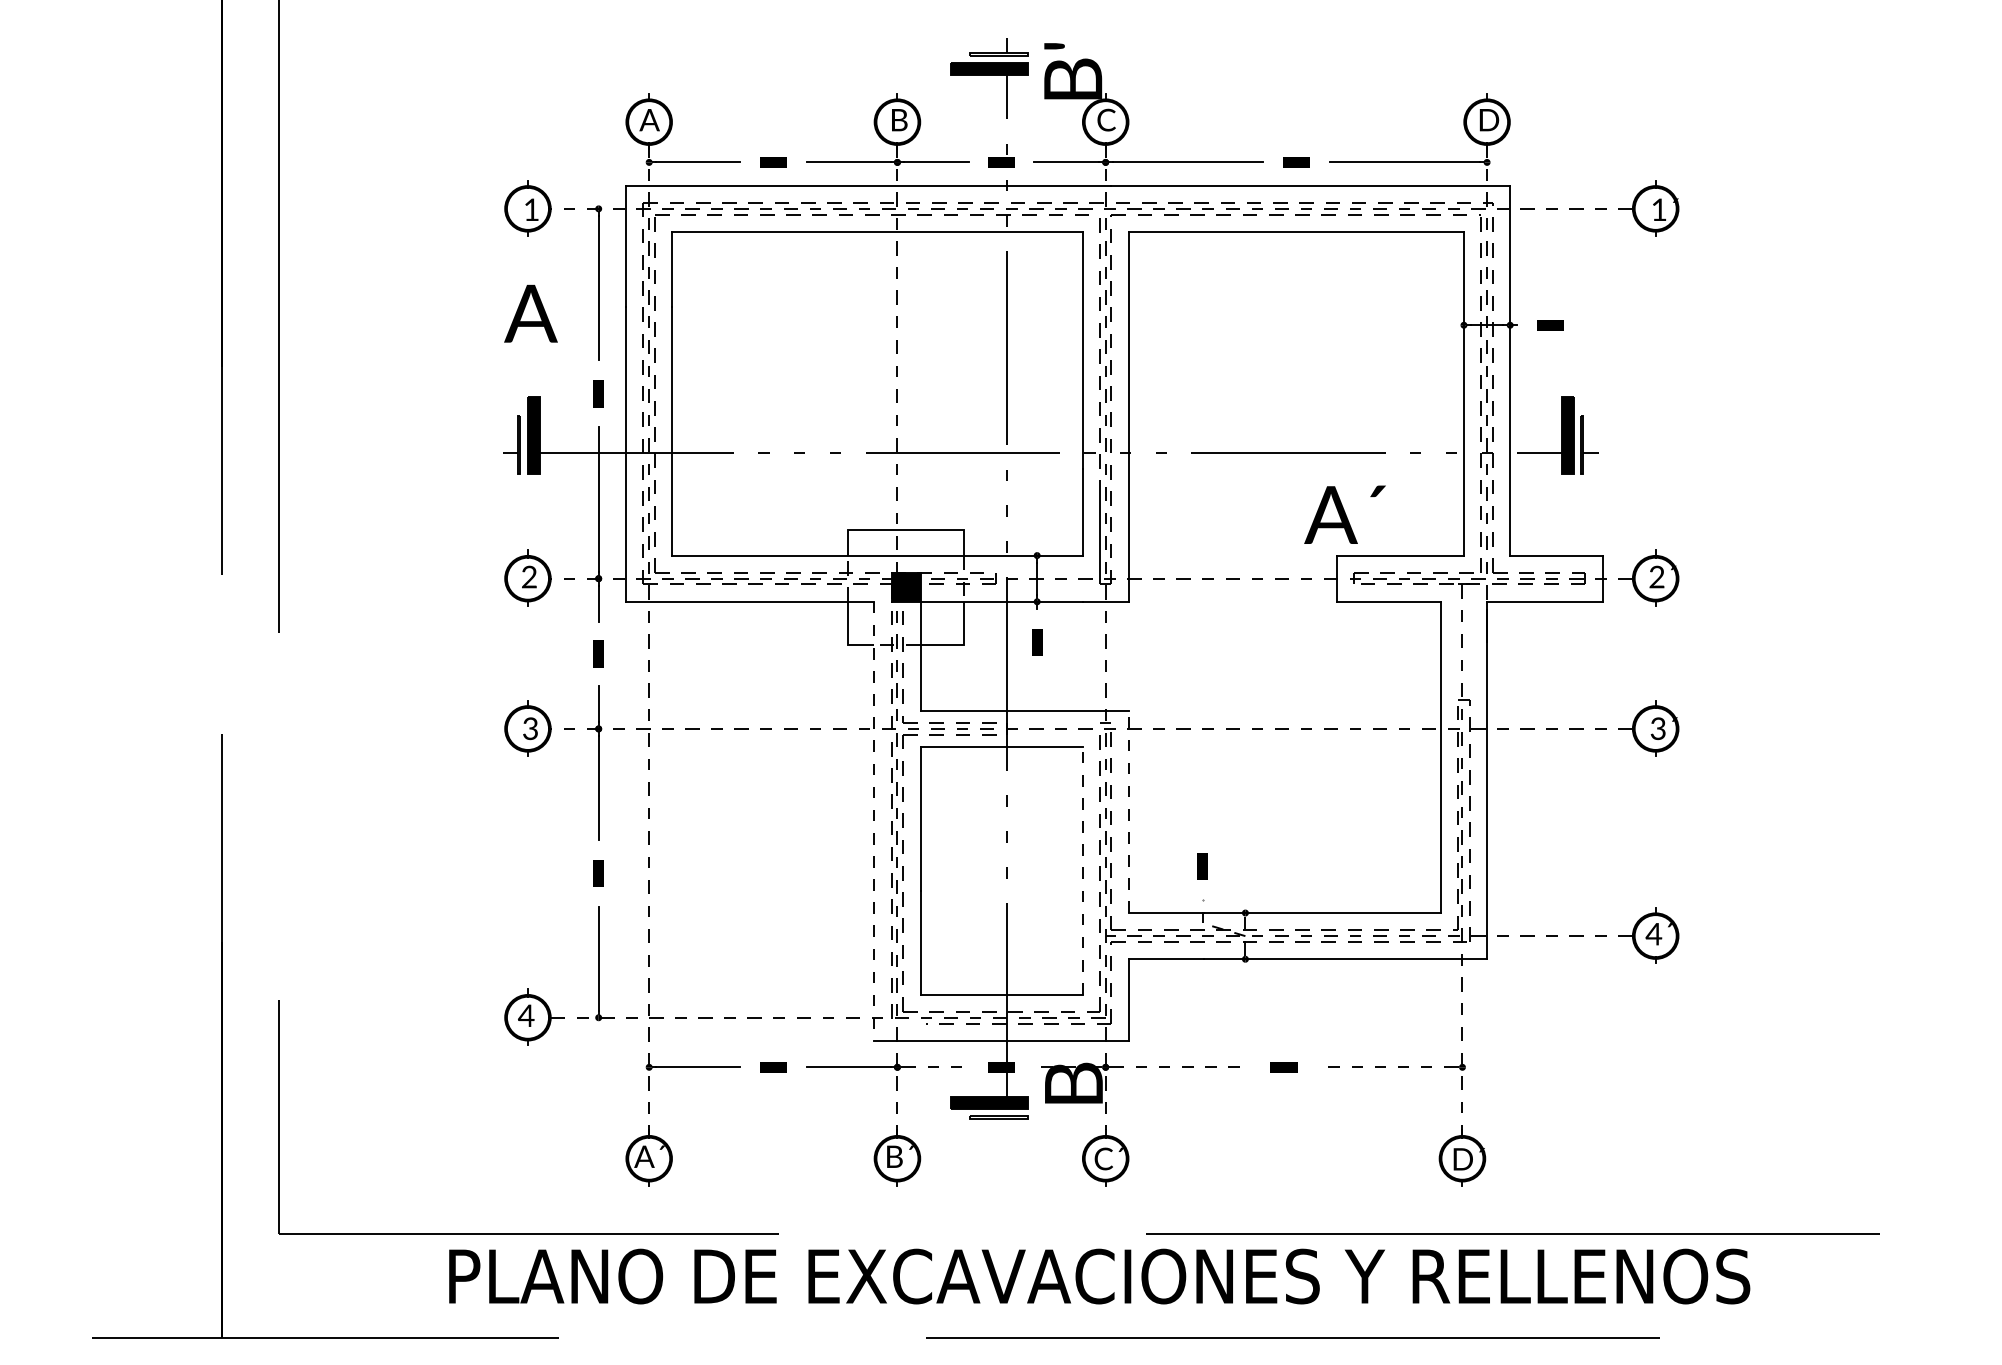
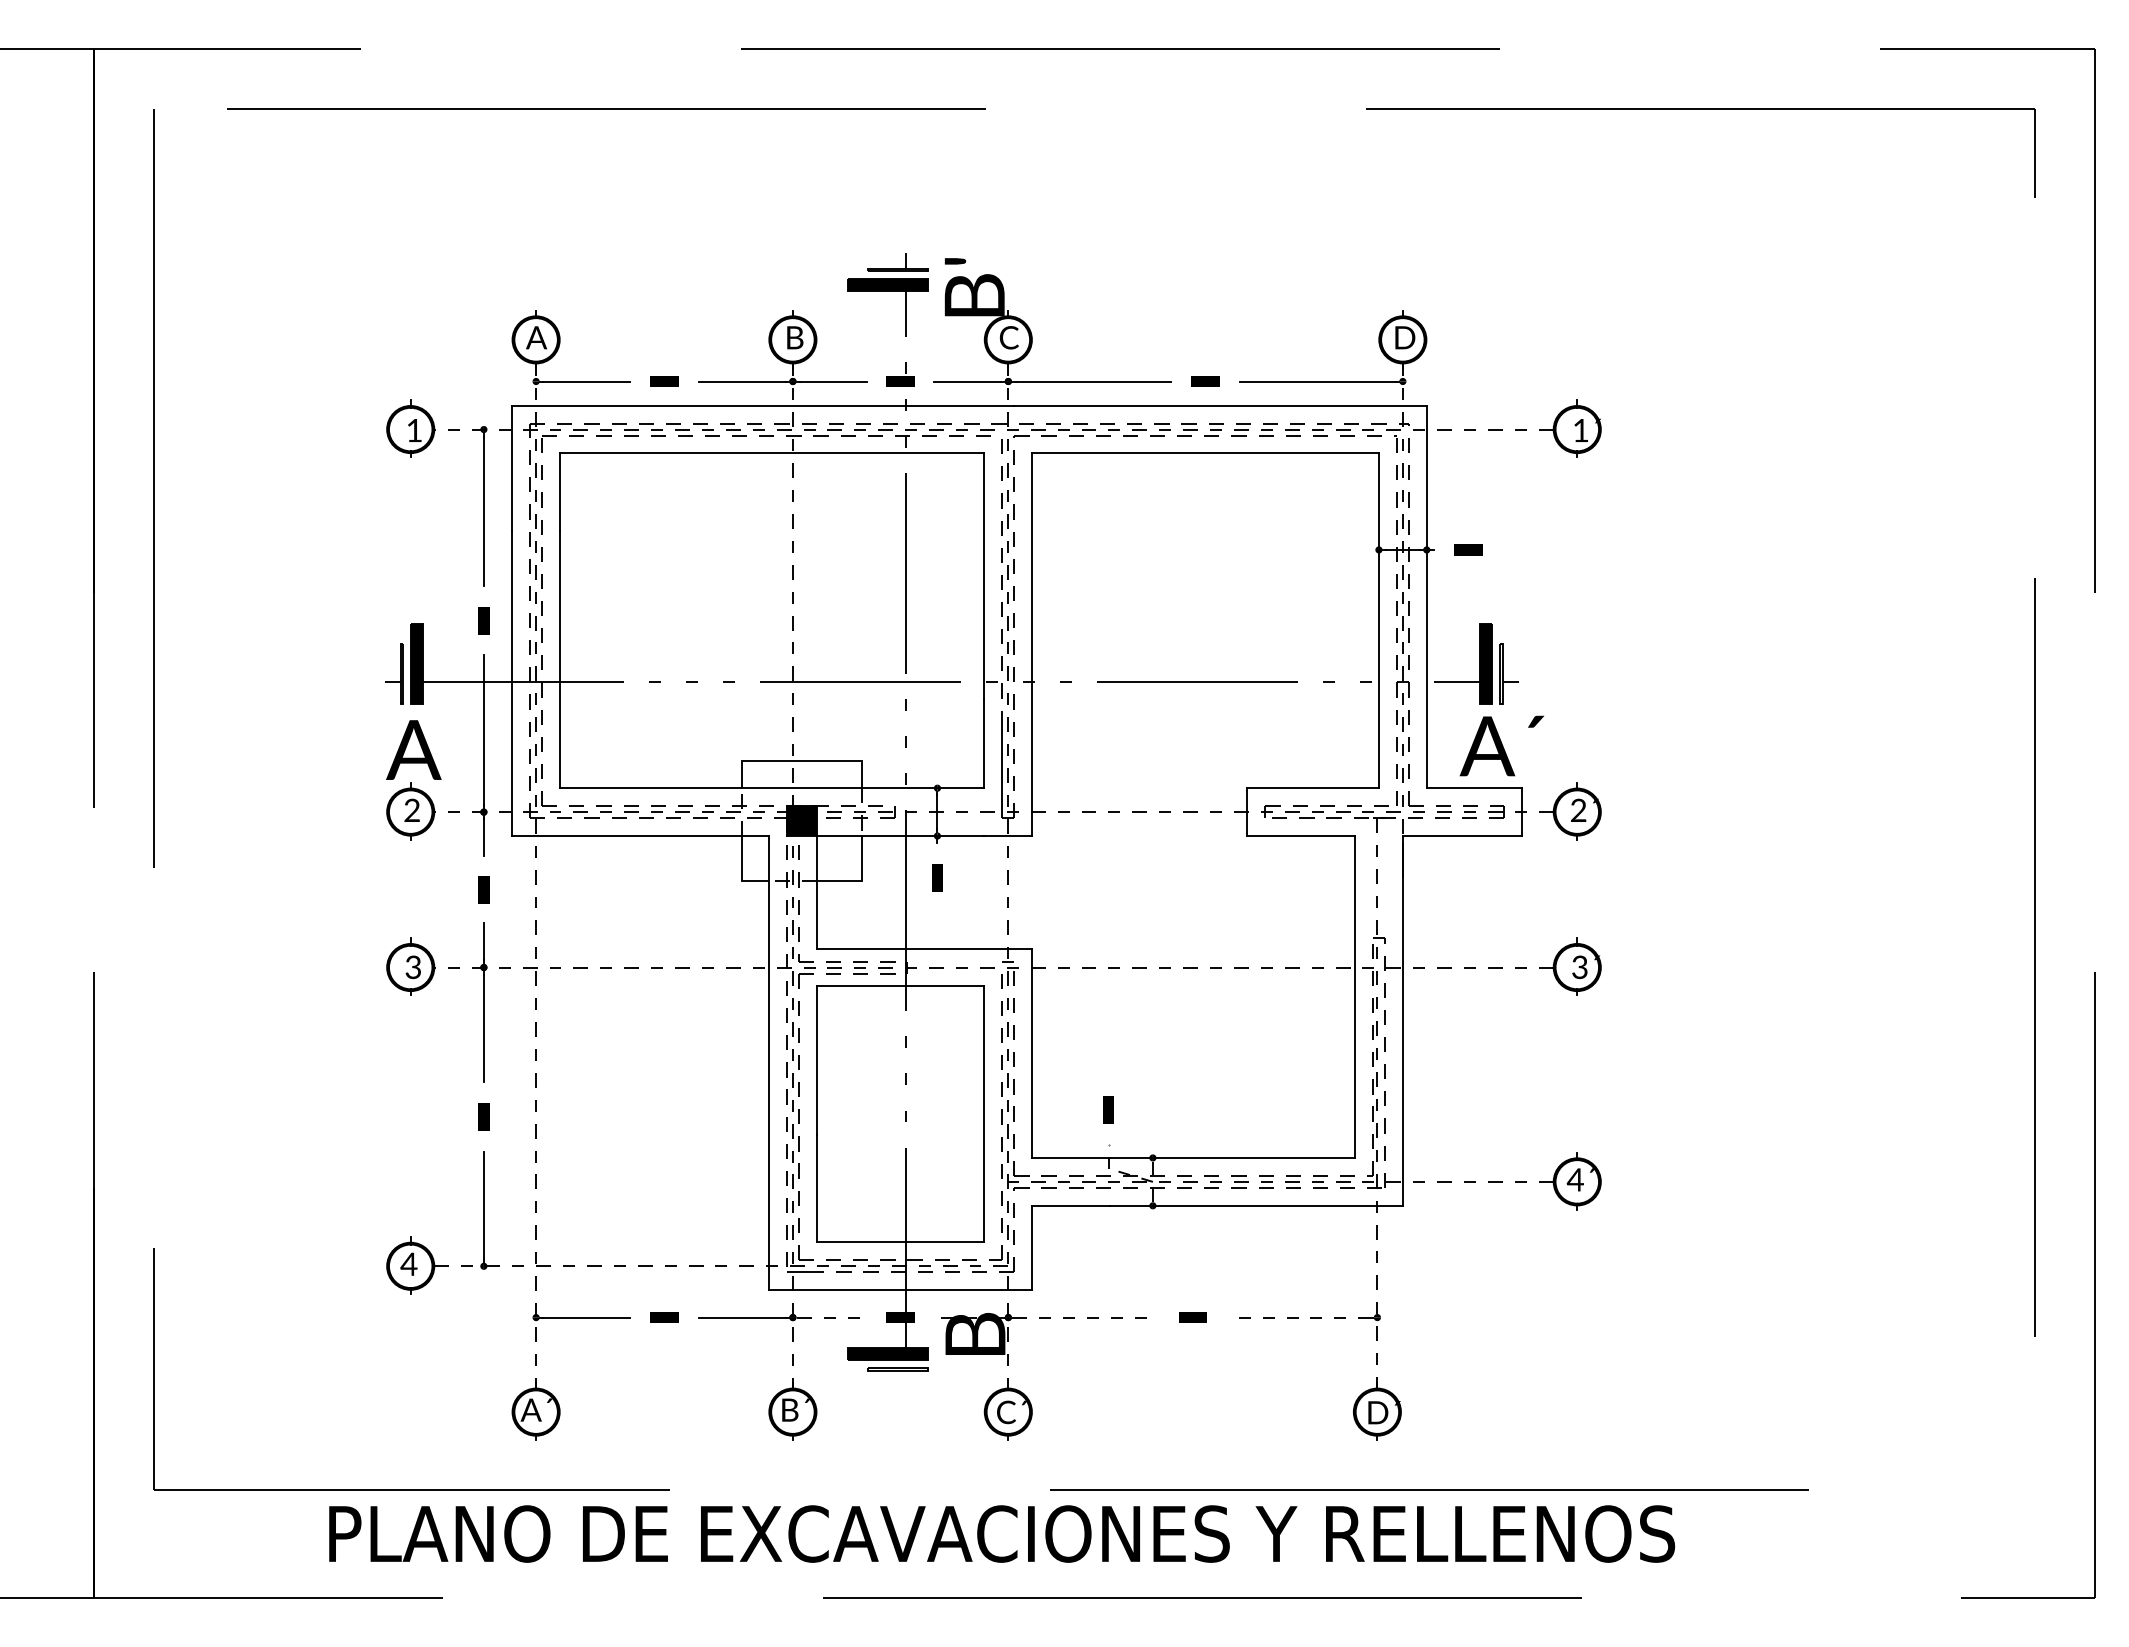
text: (530, 313) -> (413, 749), moved
text: (1344, 514) -> (1501, 745), moved
line: (1129, 812) -> (1032, 1053), dashed -> solid
line: (874, 821) -> (769, 1063), dashed -> solid
line: (1082, 870) -> (984, 1113), dashed -> solid
line: (908, 1023) -> (804, 1272), added

